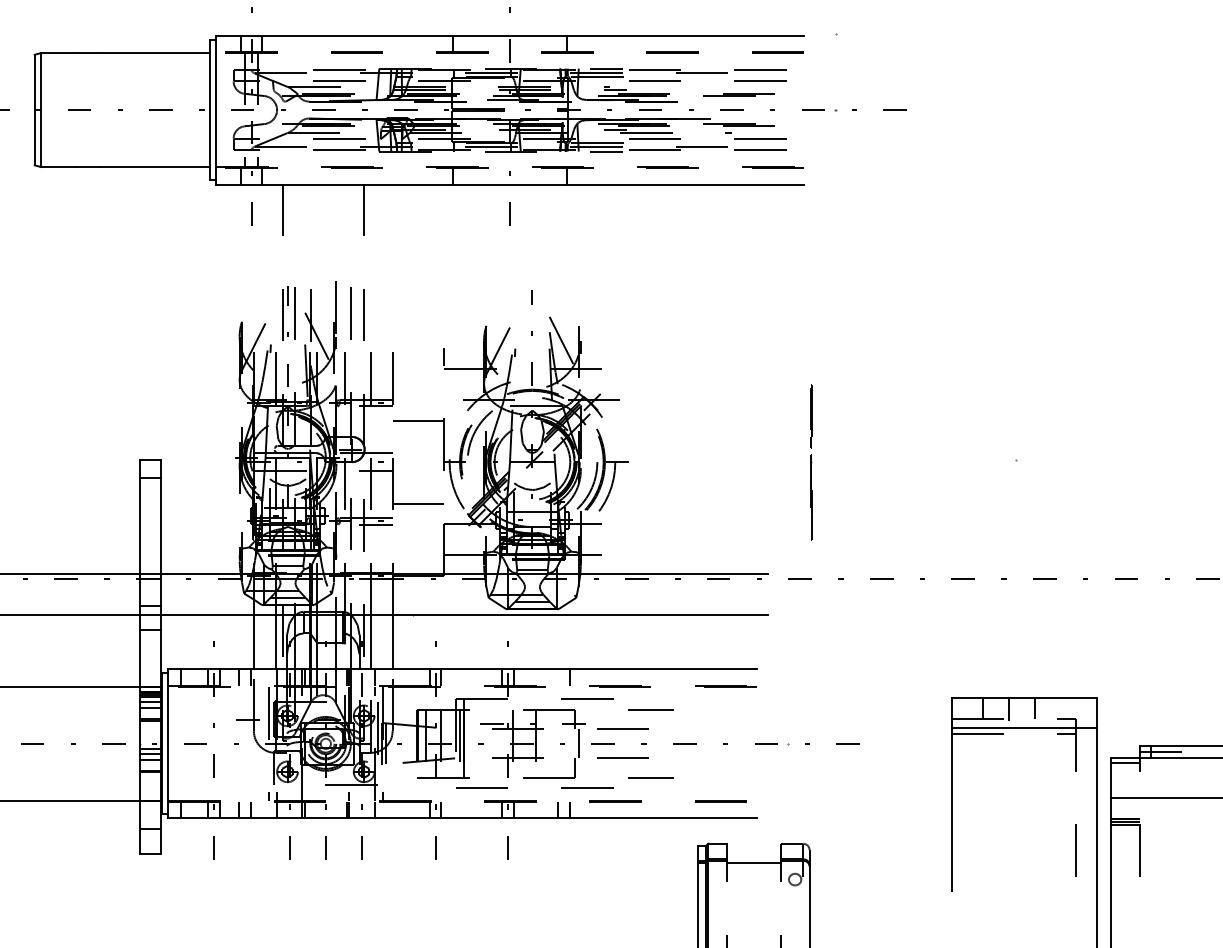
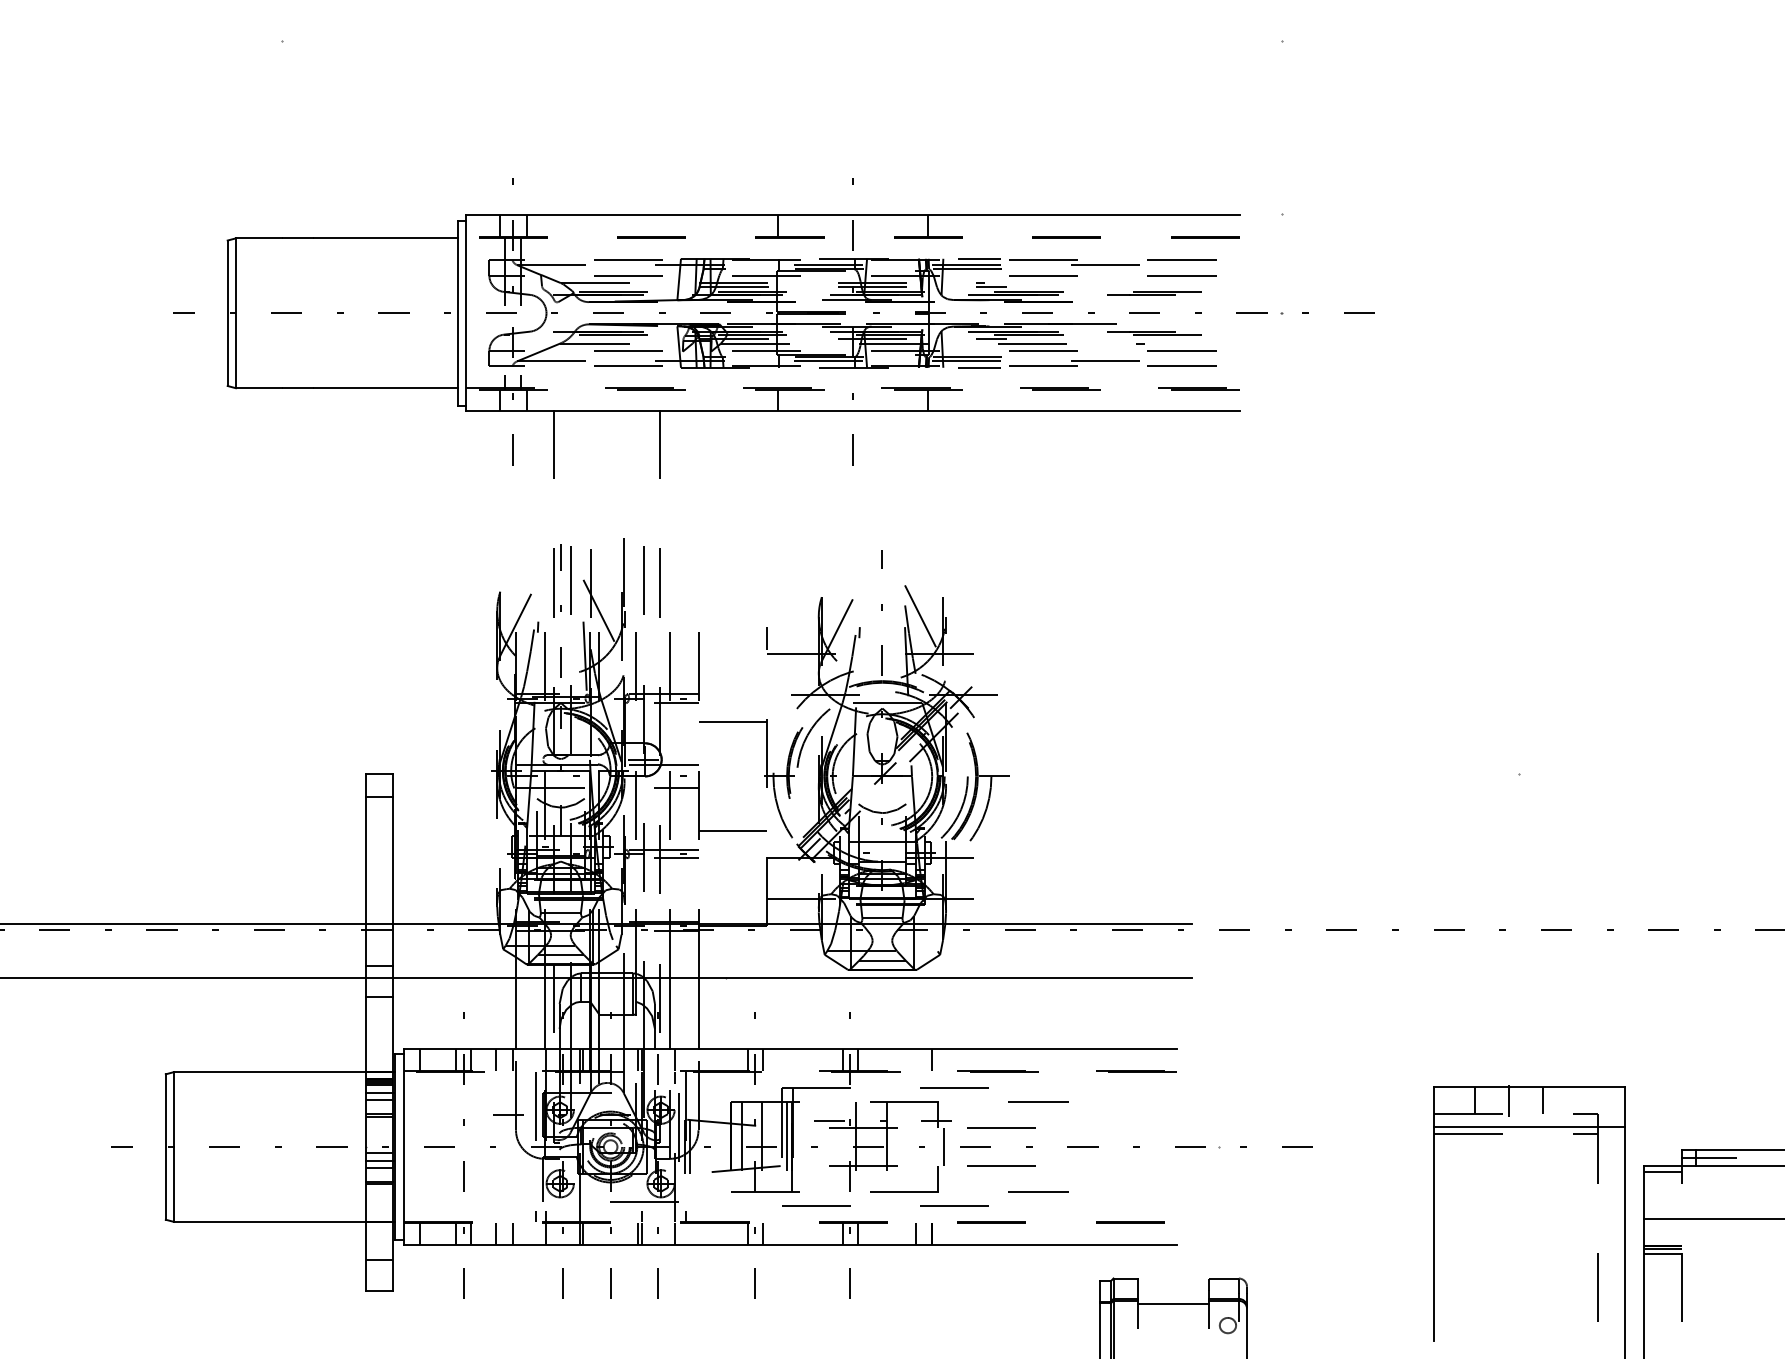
line: (811, 462) -> (1249, 776), removed

